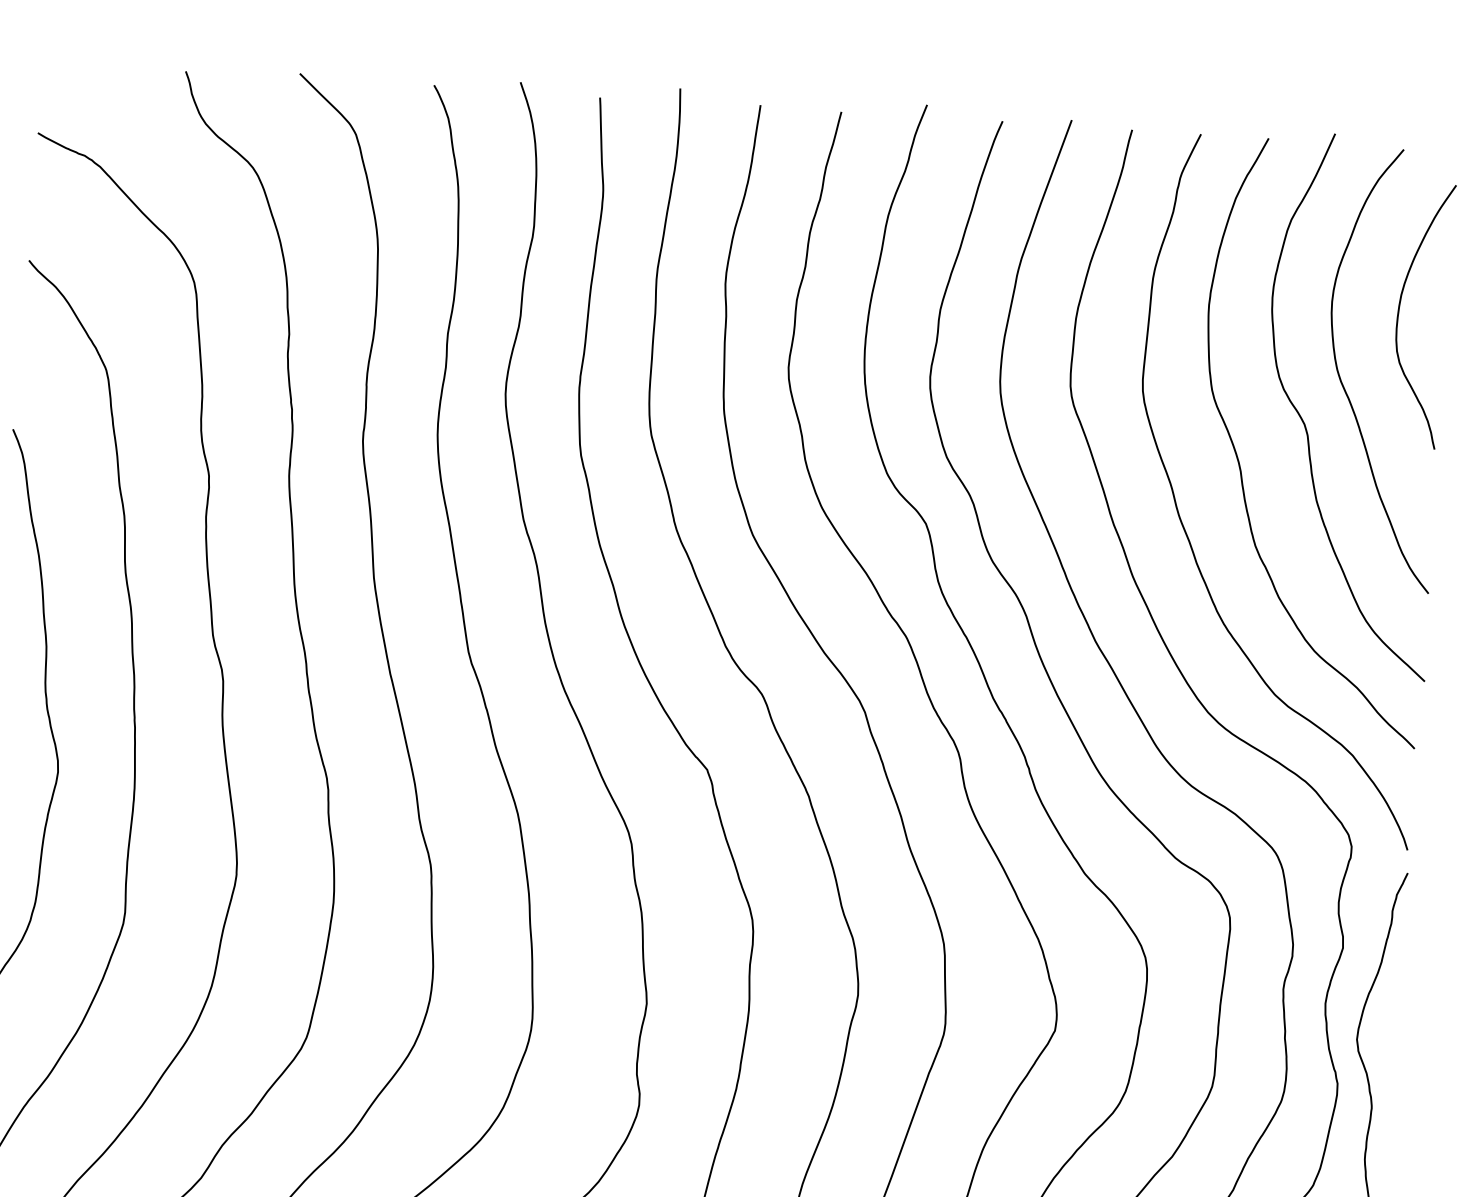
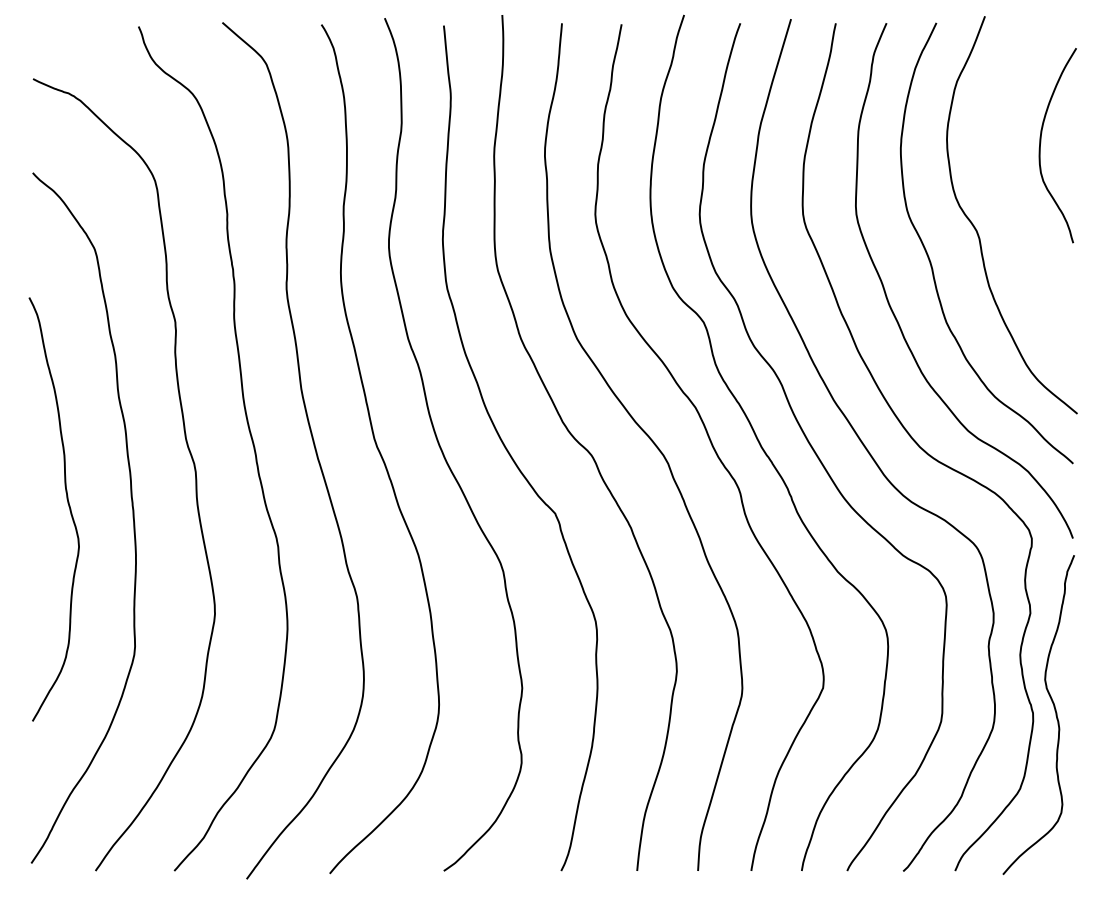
curve: (1344, 386) -> (1004, 201), removed

